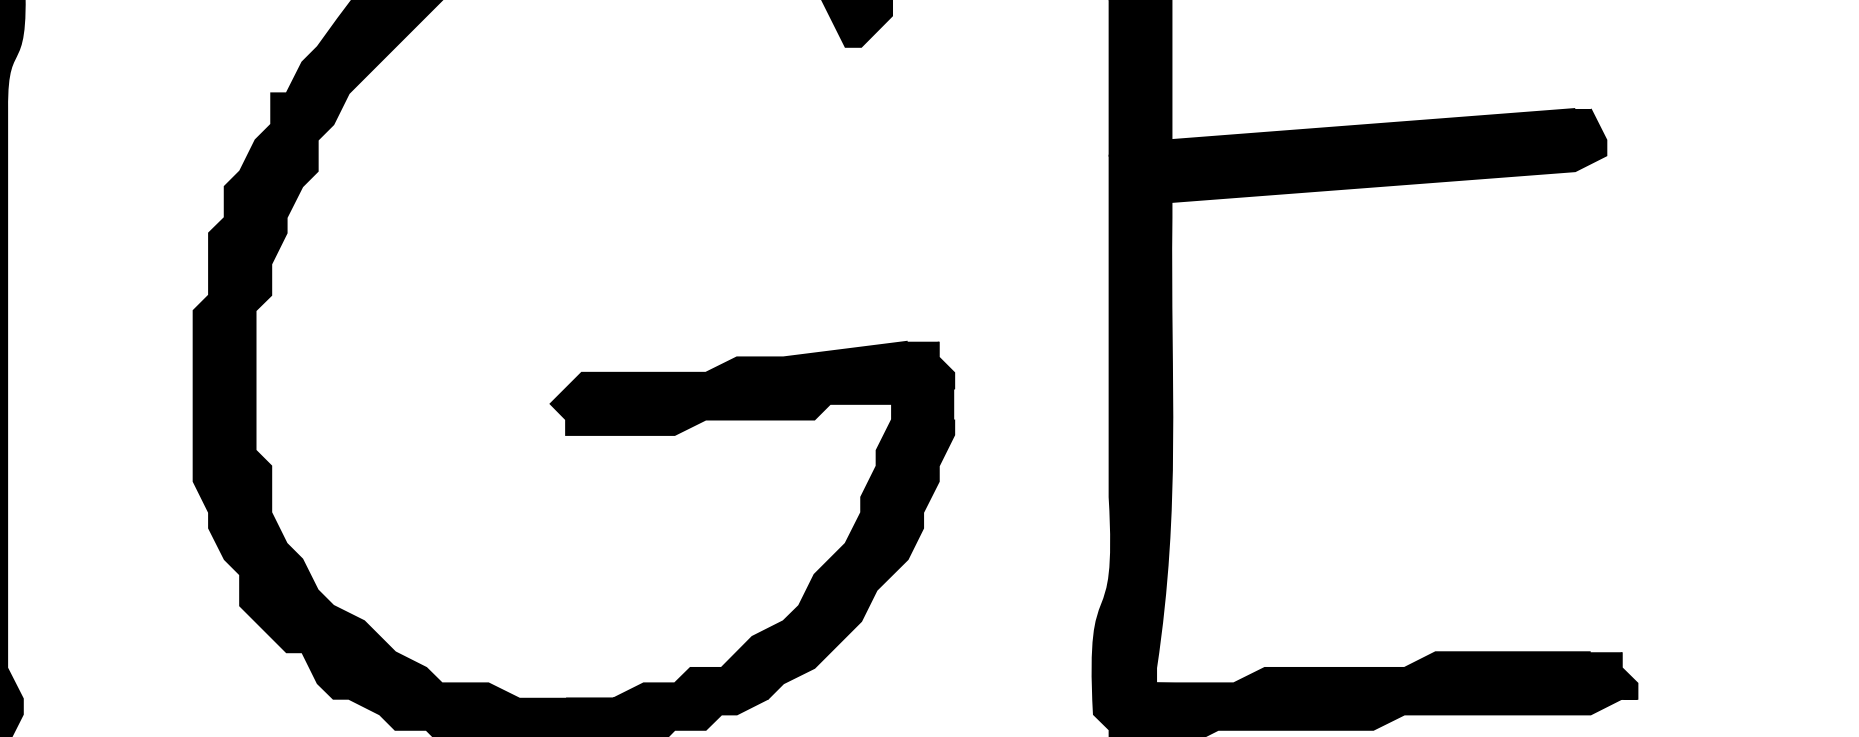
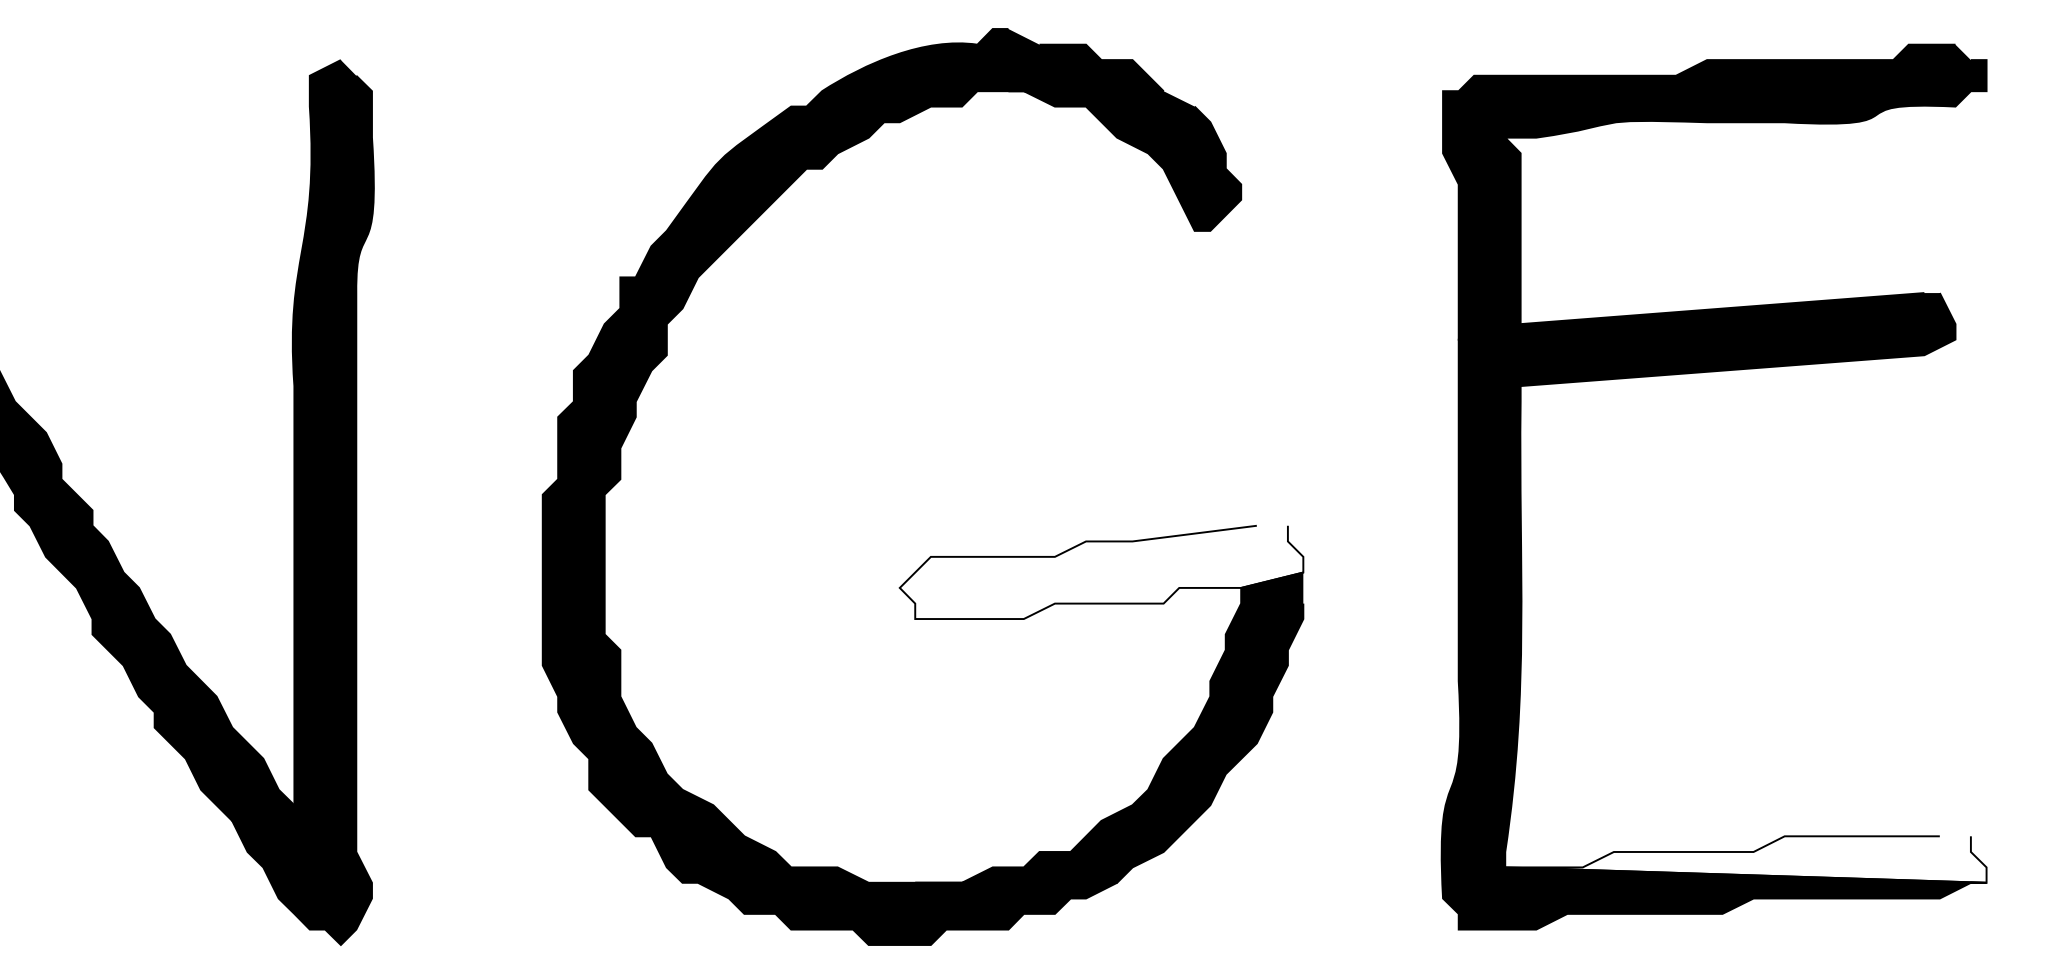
fill: (752, 388) -> (1101, 572), removed
fill: (1396, 675) -> (1745, 859), removed

